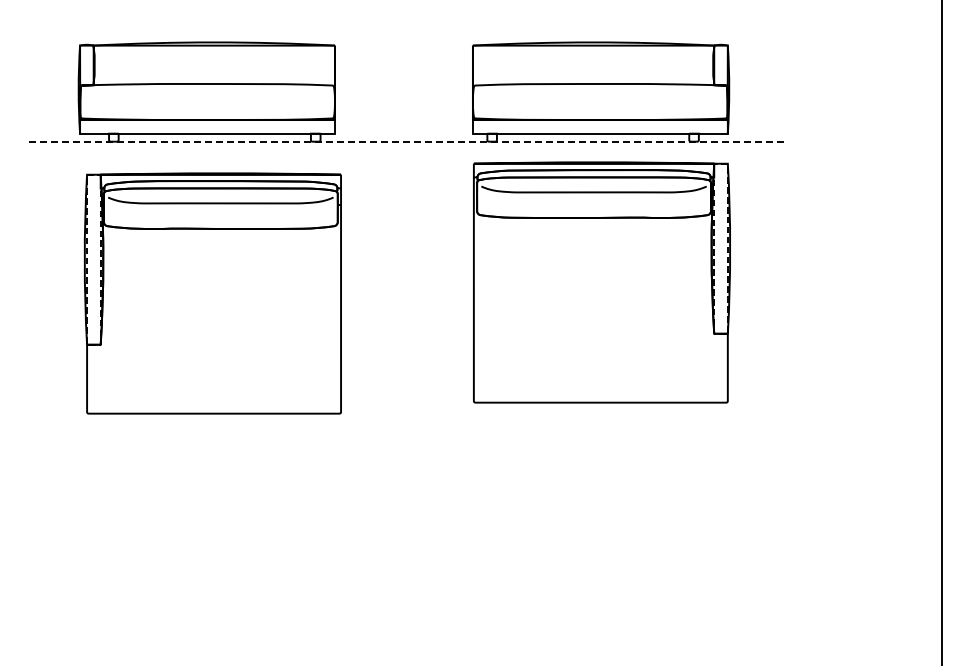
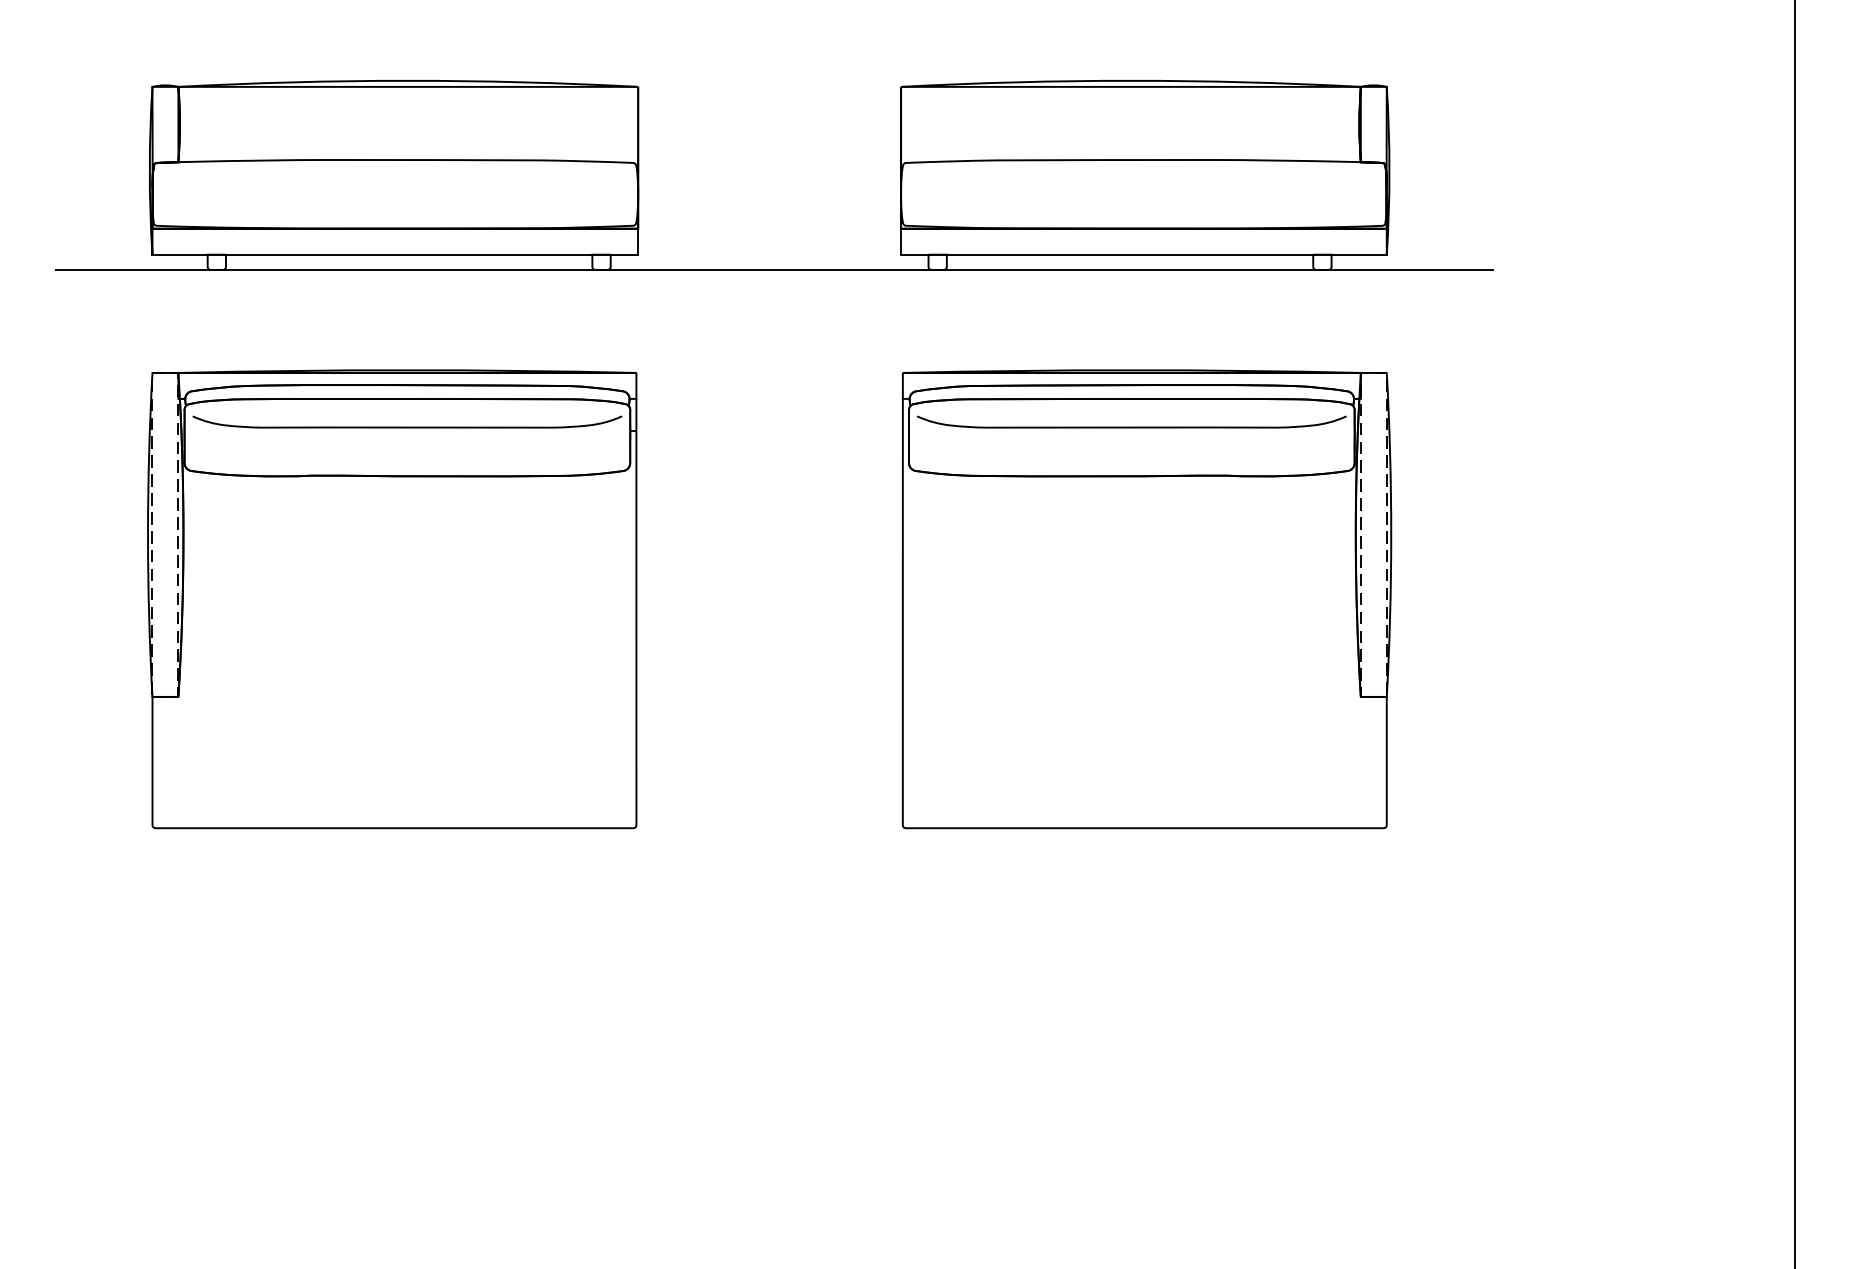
line: (406, 141) -> (774, 269), dashed -> solid
part: (601, 282) -> (1146, 599), moved
part: (212, 293) -> (391, 599), moved

